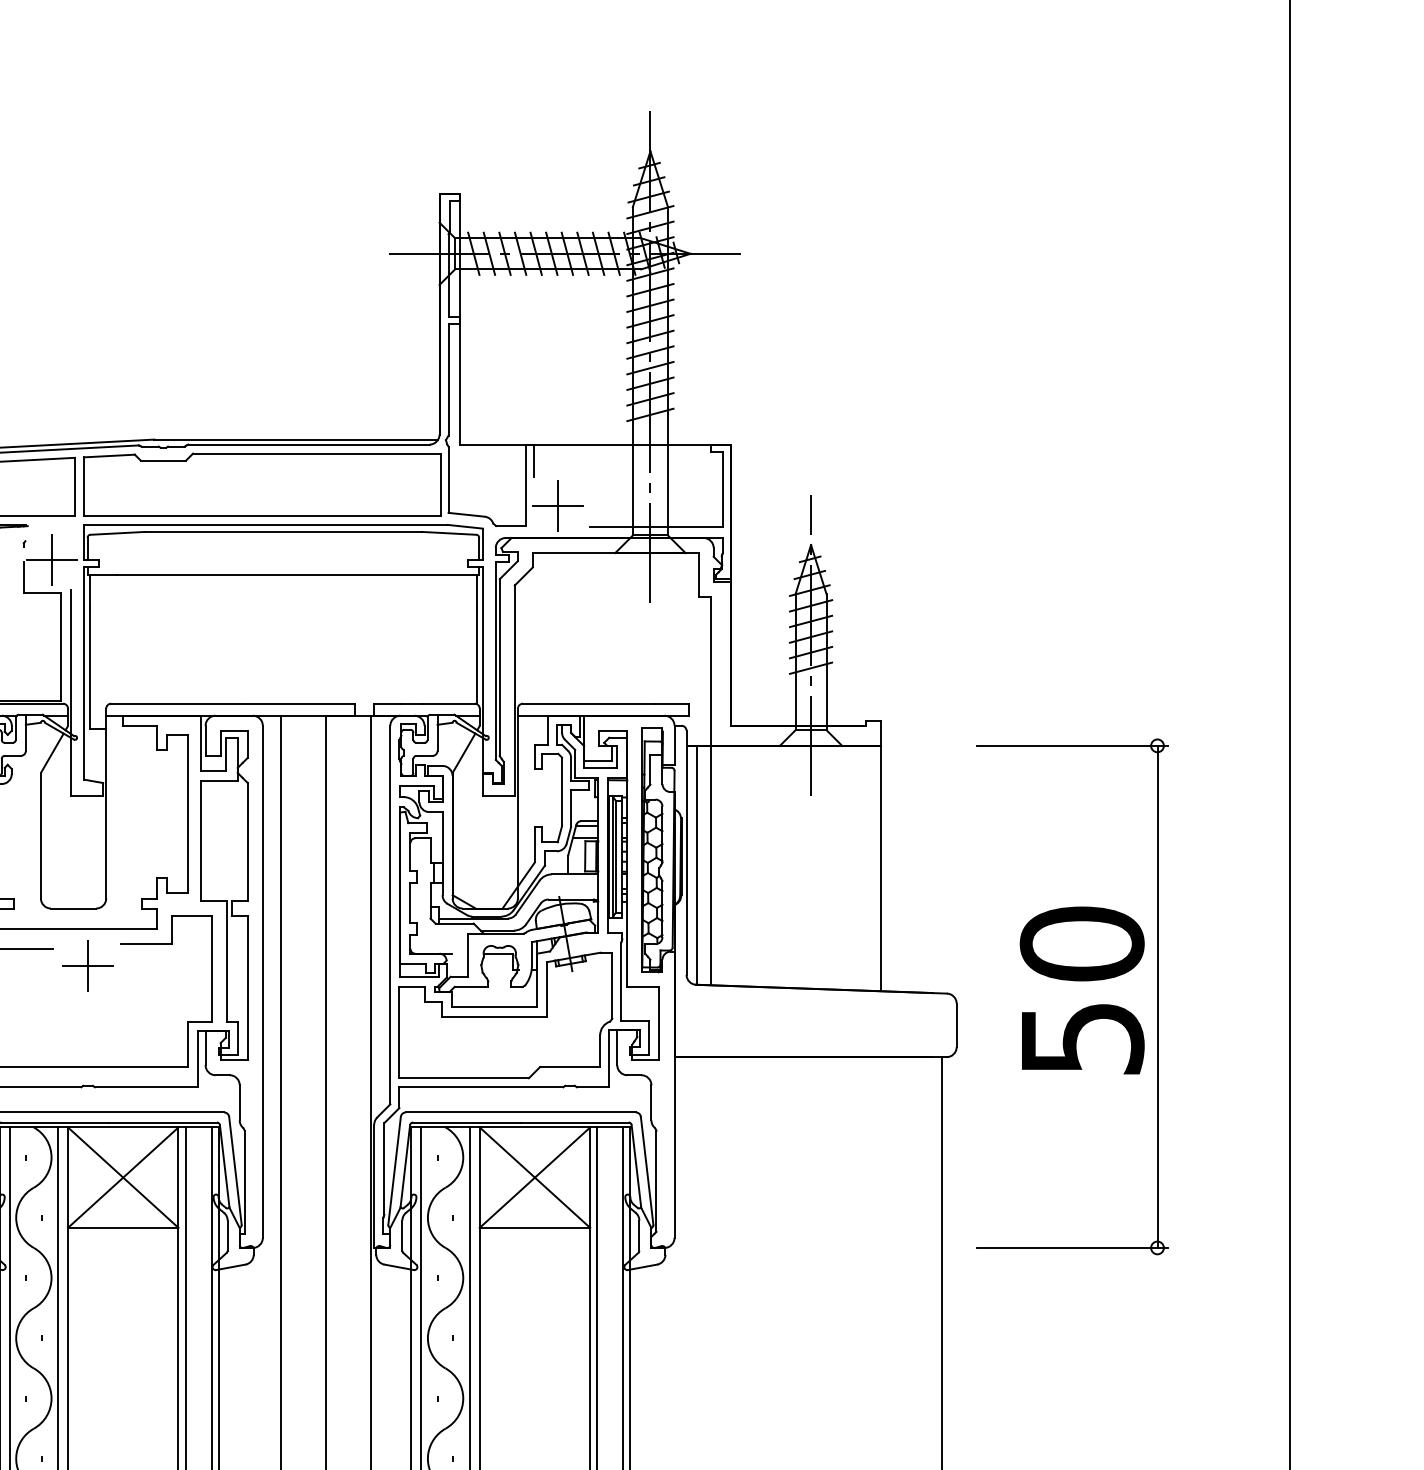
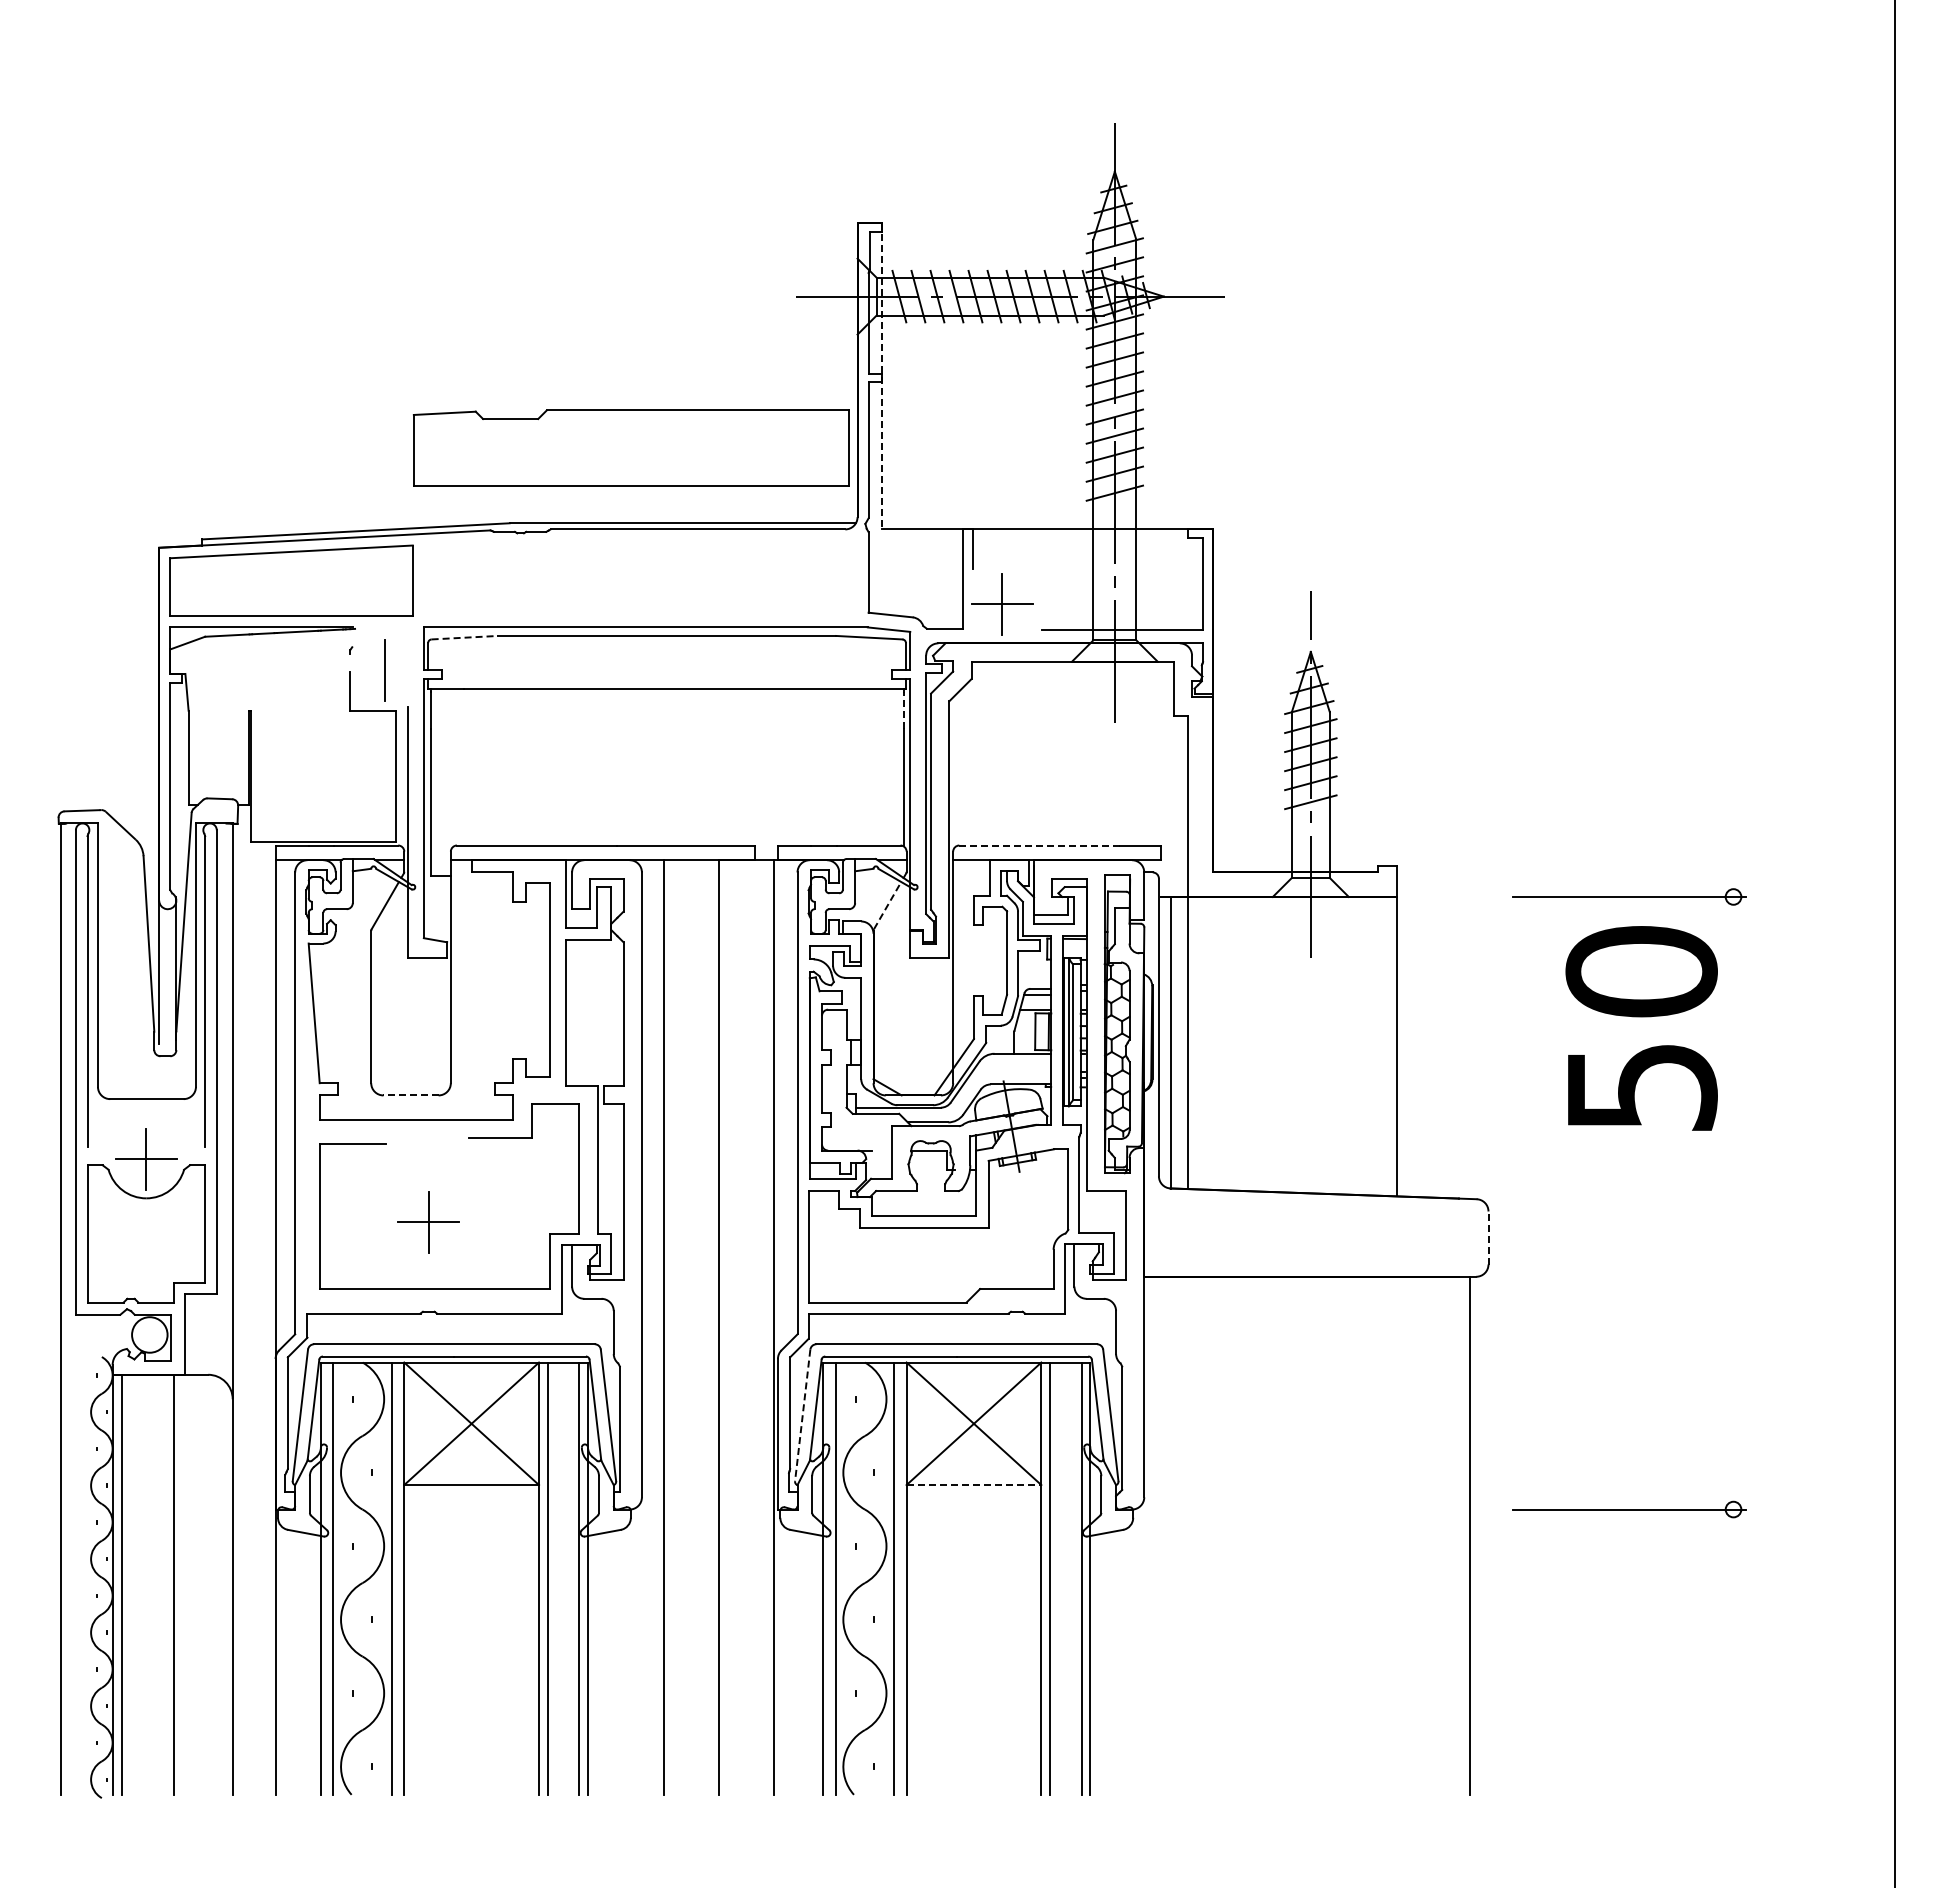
line: (459, 319) -> (882, 376), solid -> dashed
part: (262, 484) -> (631, 447), moved
line: (118, 533) -> (465, 637), solid -> dashed
line: (51, 560) -> (384, 670), removed
line: (477, 593) -> (903, 710), solid -> dashed
line: (588, 703) -> (1039, 845), solid -> dashed
line: (464, 752) -> (887, 905), solid -> dashed
line: (73, 908) -> (411, 1095), solid -> dashed
part: (87, 965) -> (428, 1222), moved
text: (1082, 990) -> (1641, 1028), moved
line: (1157, 996) -> (1733, 1202), removed
line: (956, 1025) -> (1488, 1238), solid -> dashed
line: (394, 1170) -> (802, 1415), solid -> dashed
line: (535, 1228) -> (974, 1485), solid -> dashed

